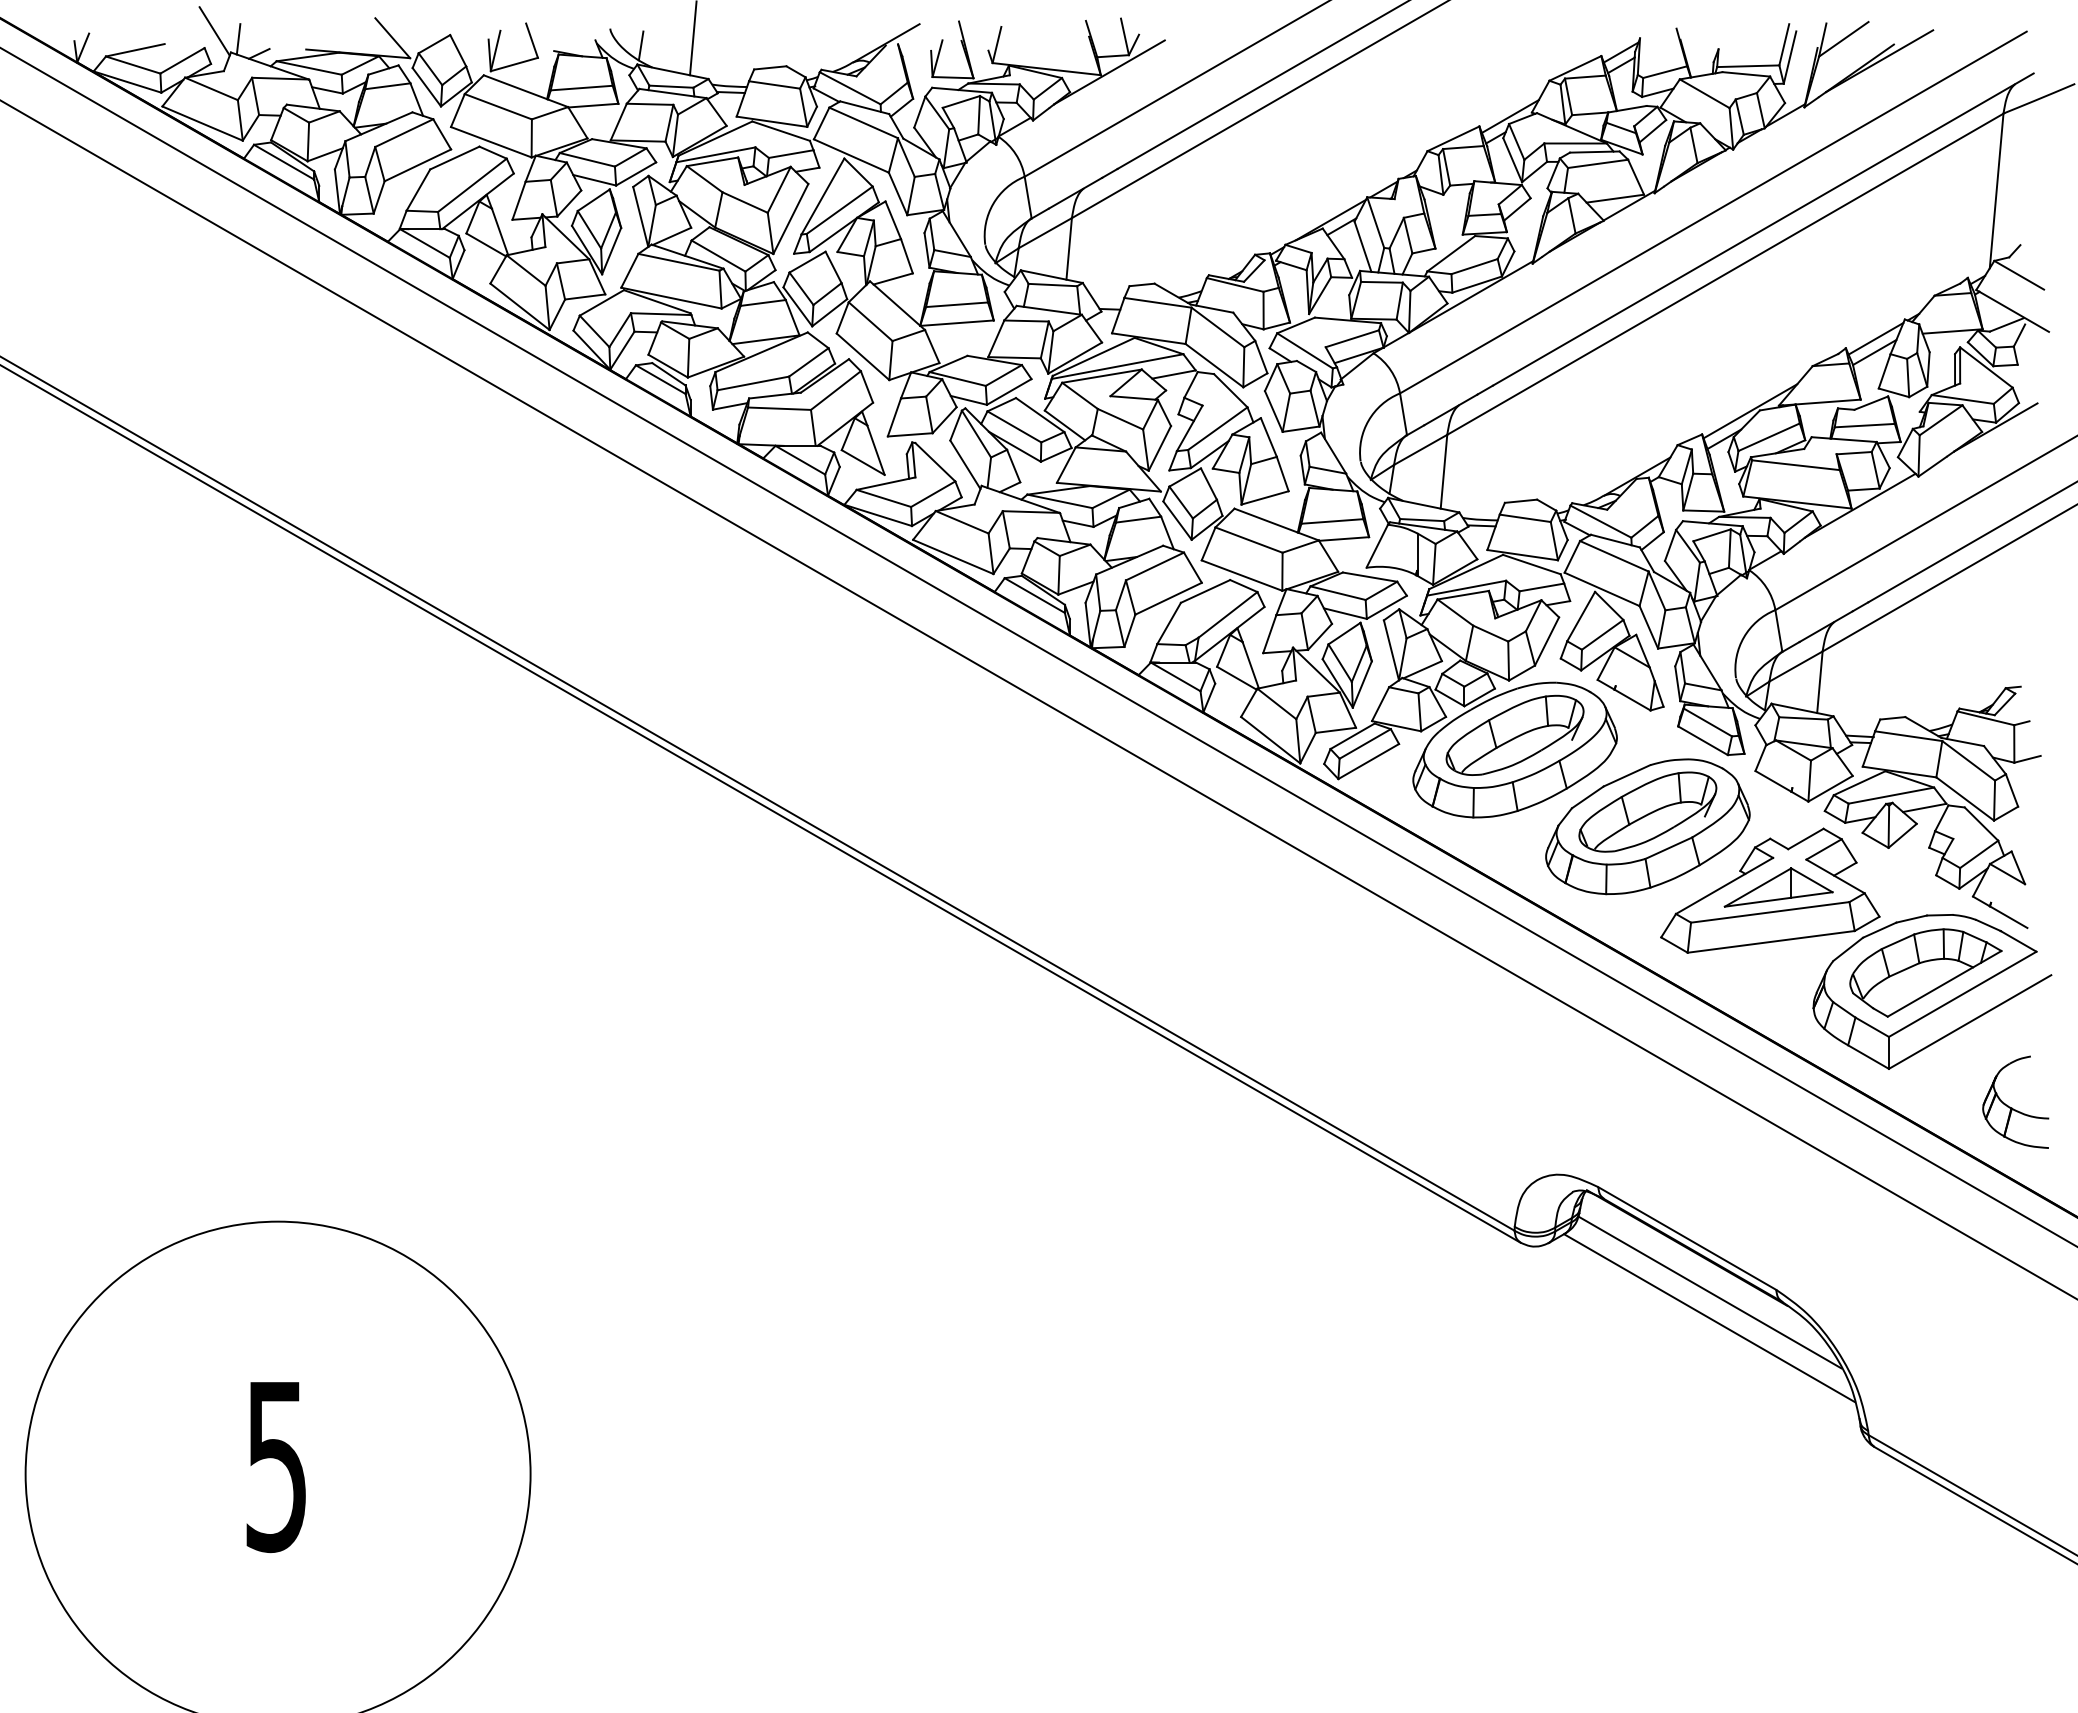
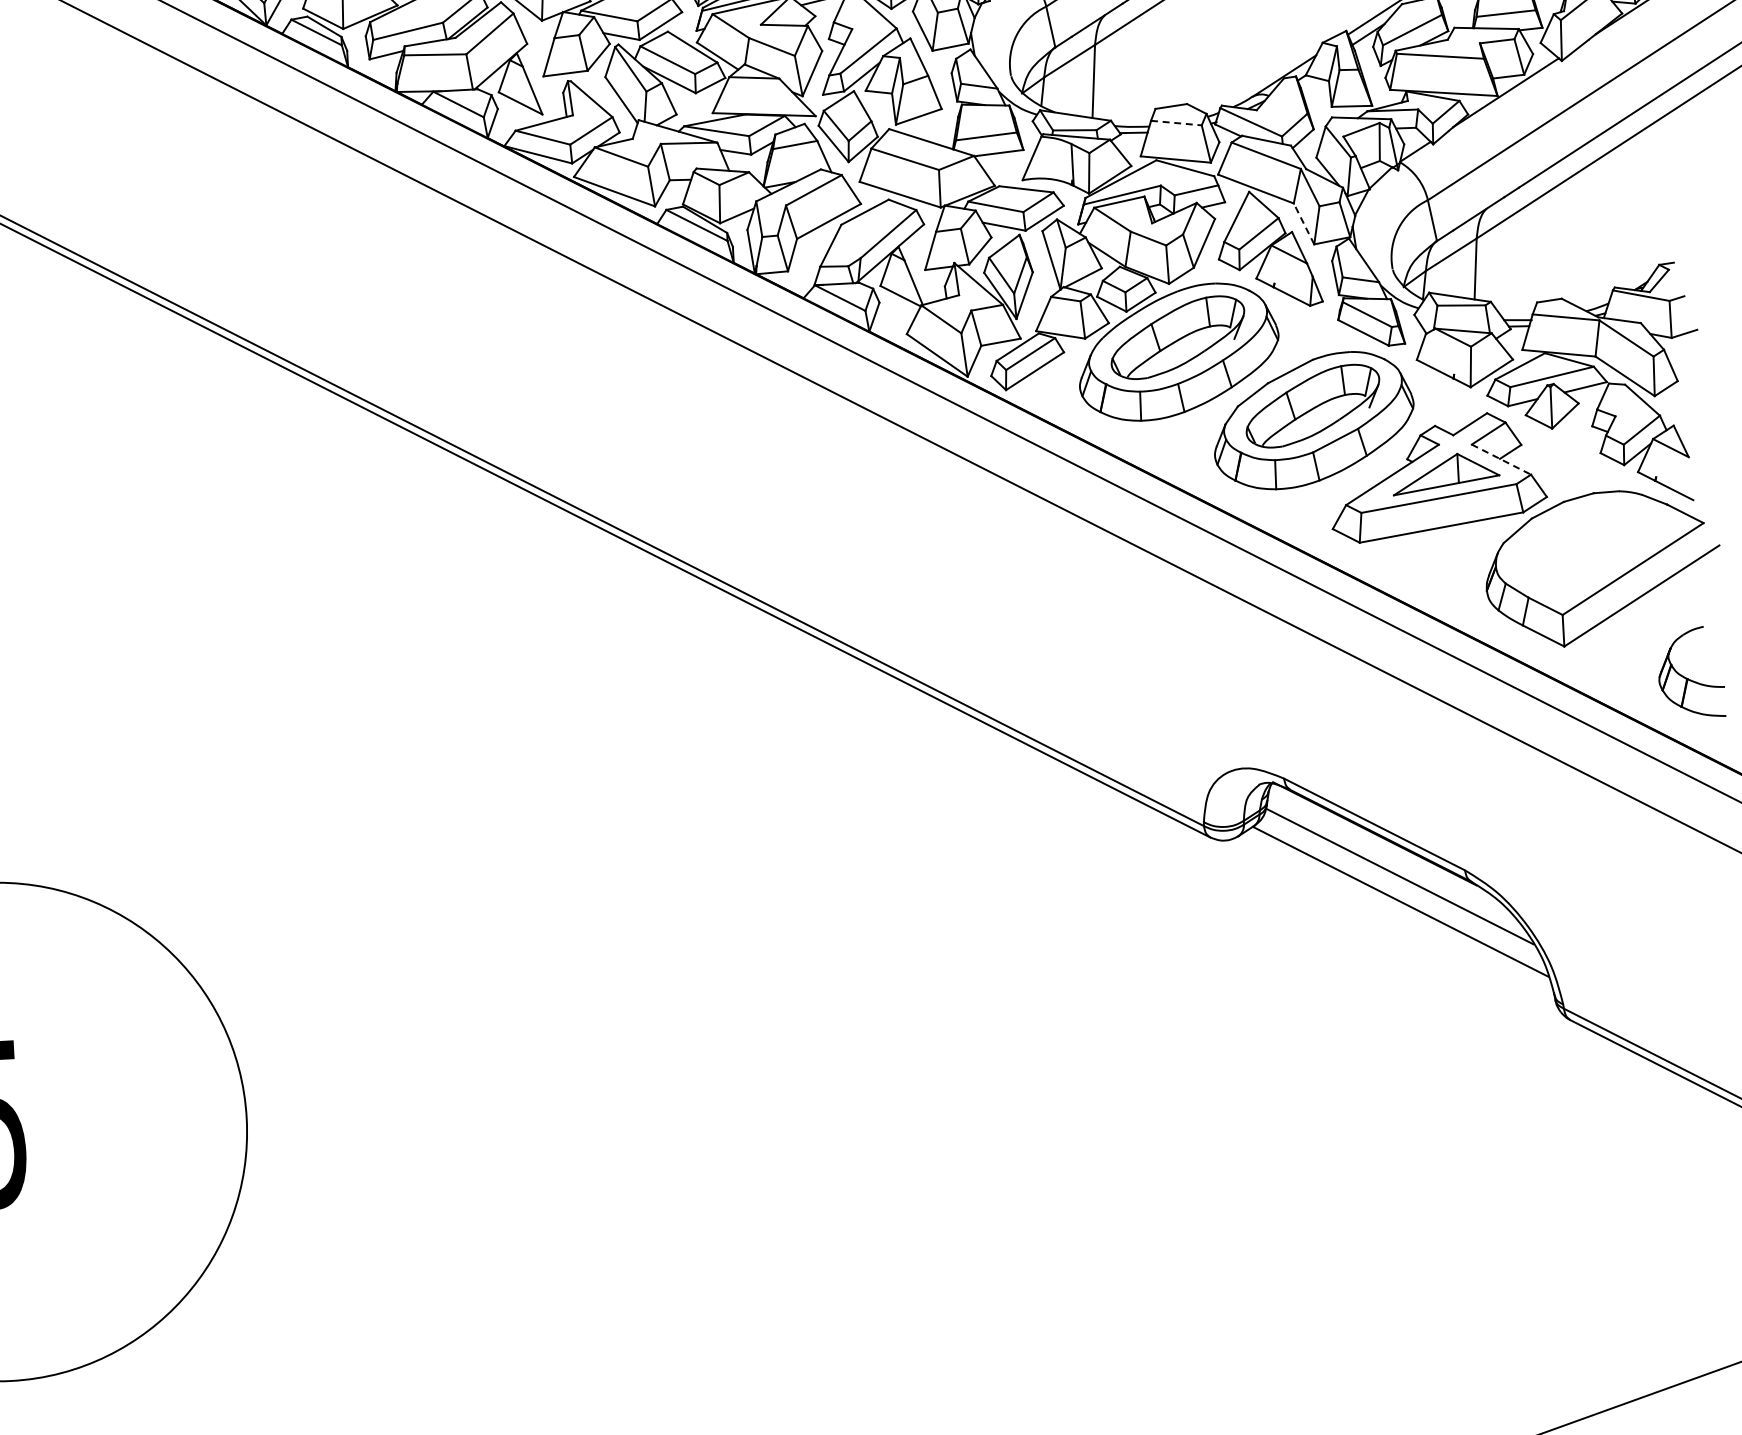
line: (1525, 518) -> (1176, 123), solid -> dashed
line: (1648, 626) -> (1303, 223), solid -> dashed
line: (1835, 876) -> (1501, 459), solid -> dashed
part: (1925, 972) -> (1595, 549), removed

